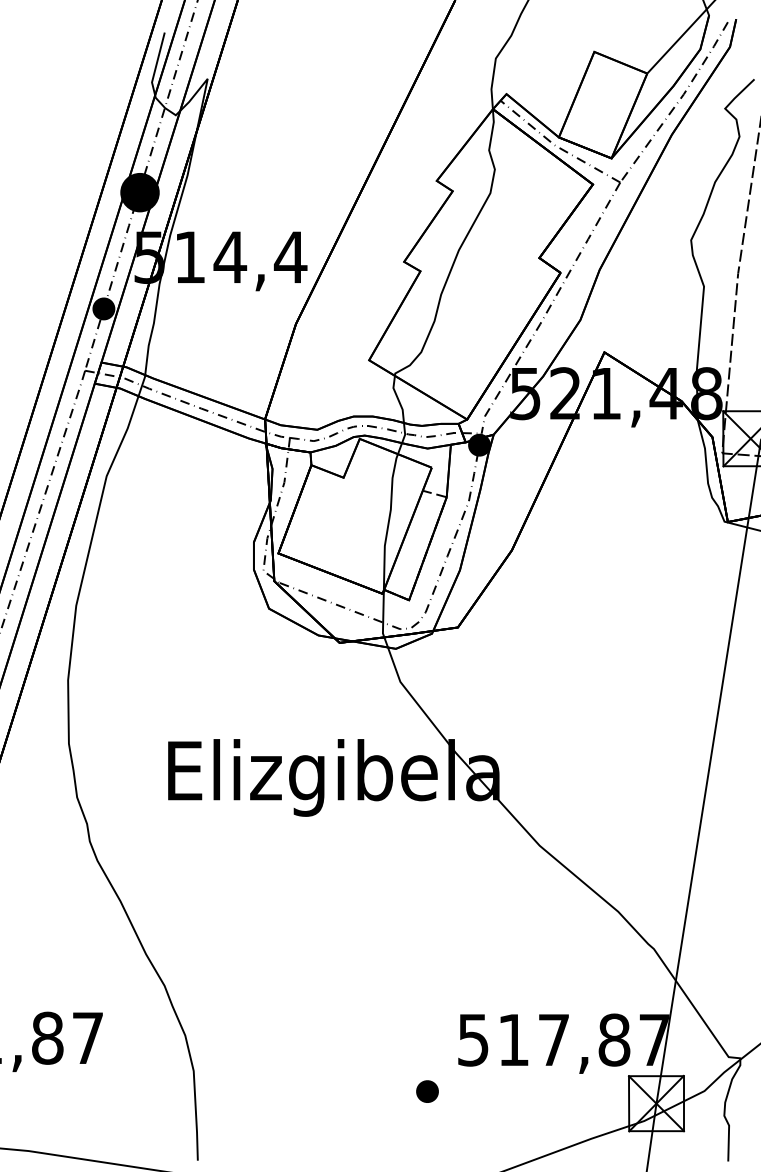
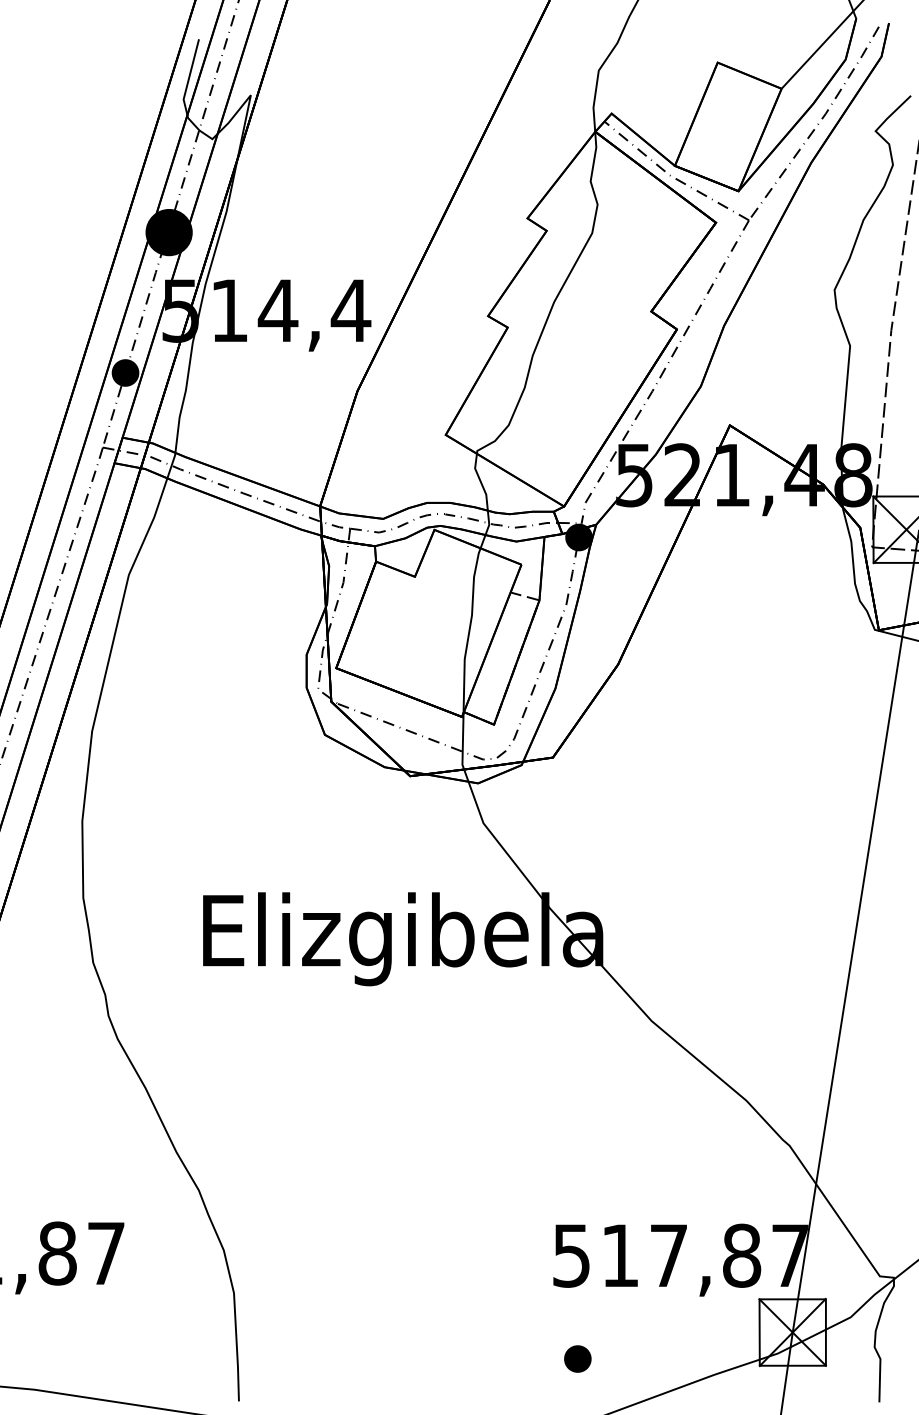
part: (427, 1091) -> (577, 1358), moved

